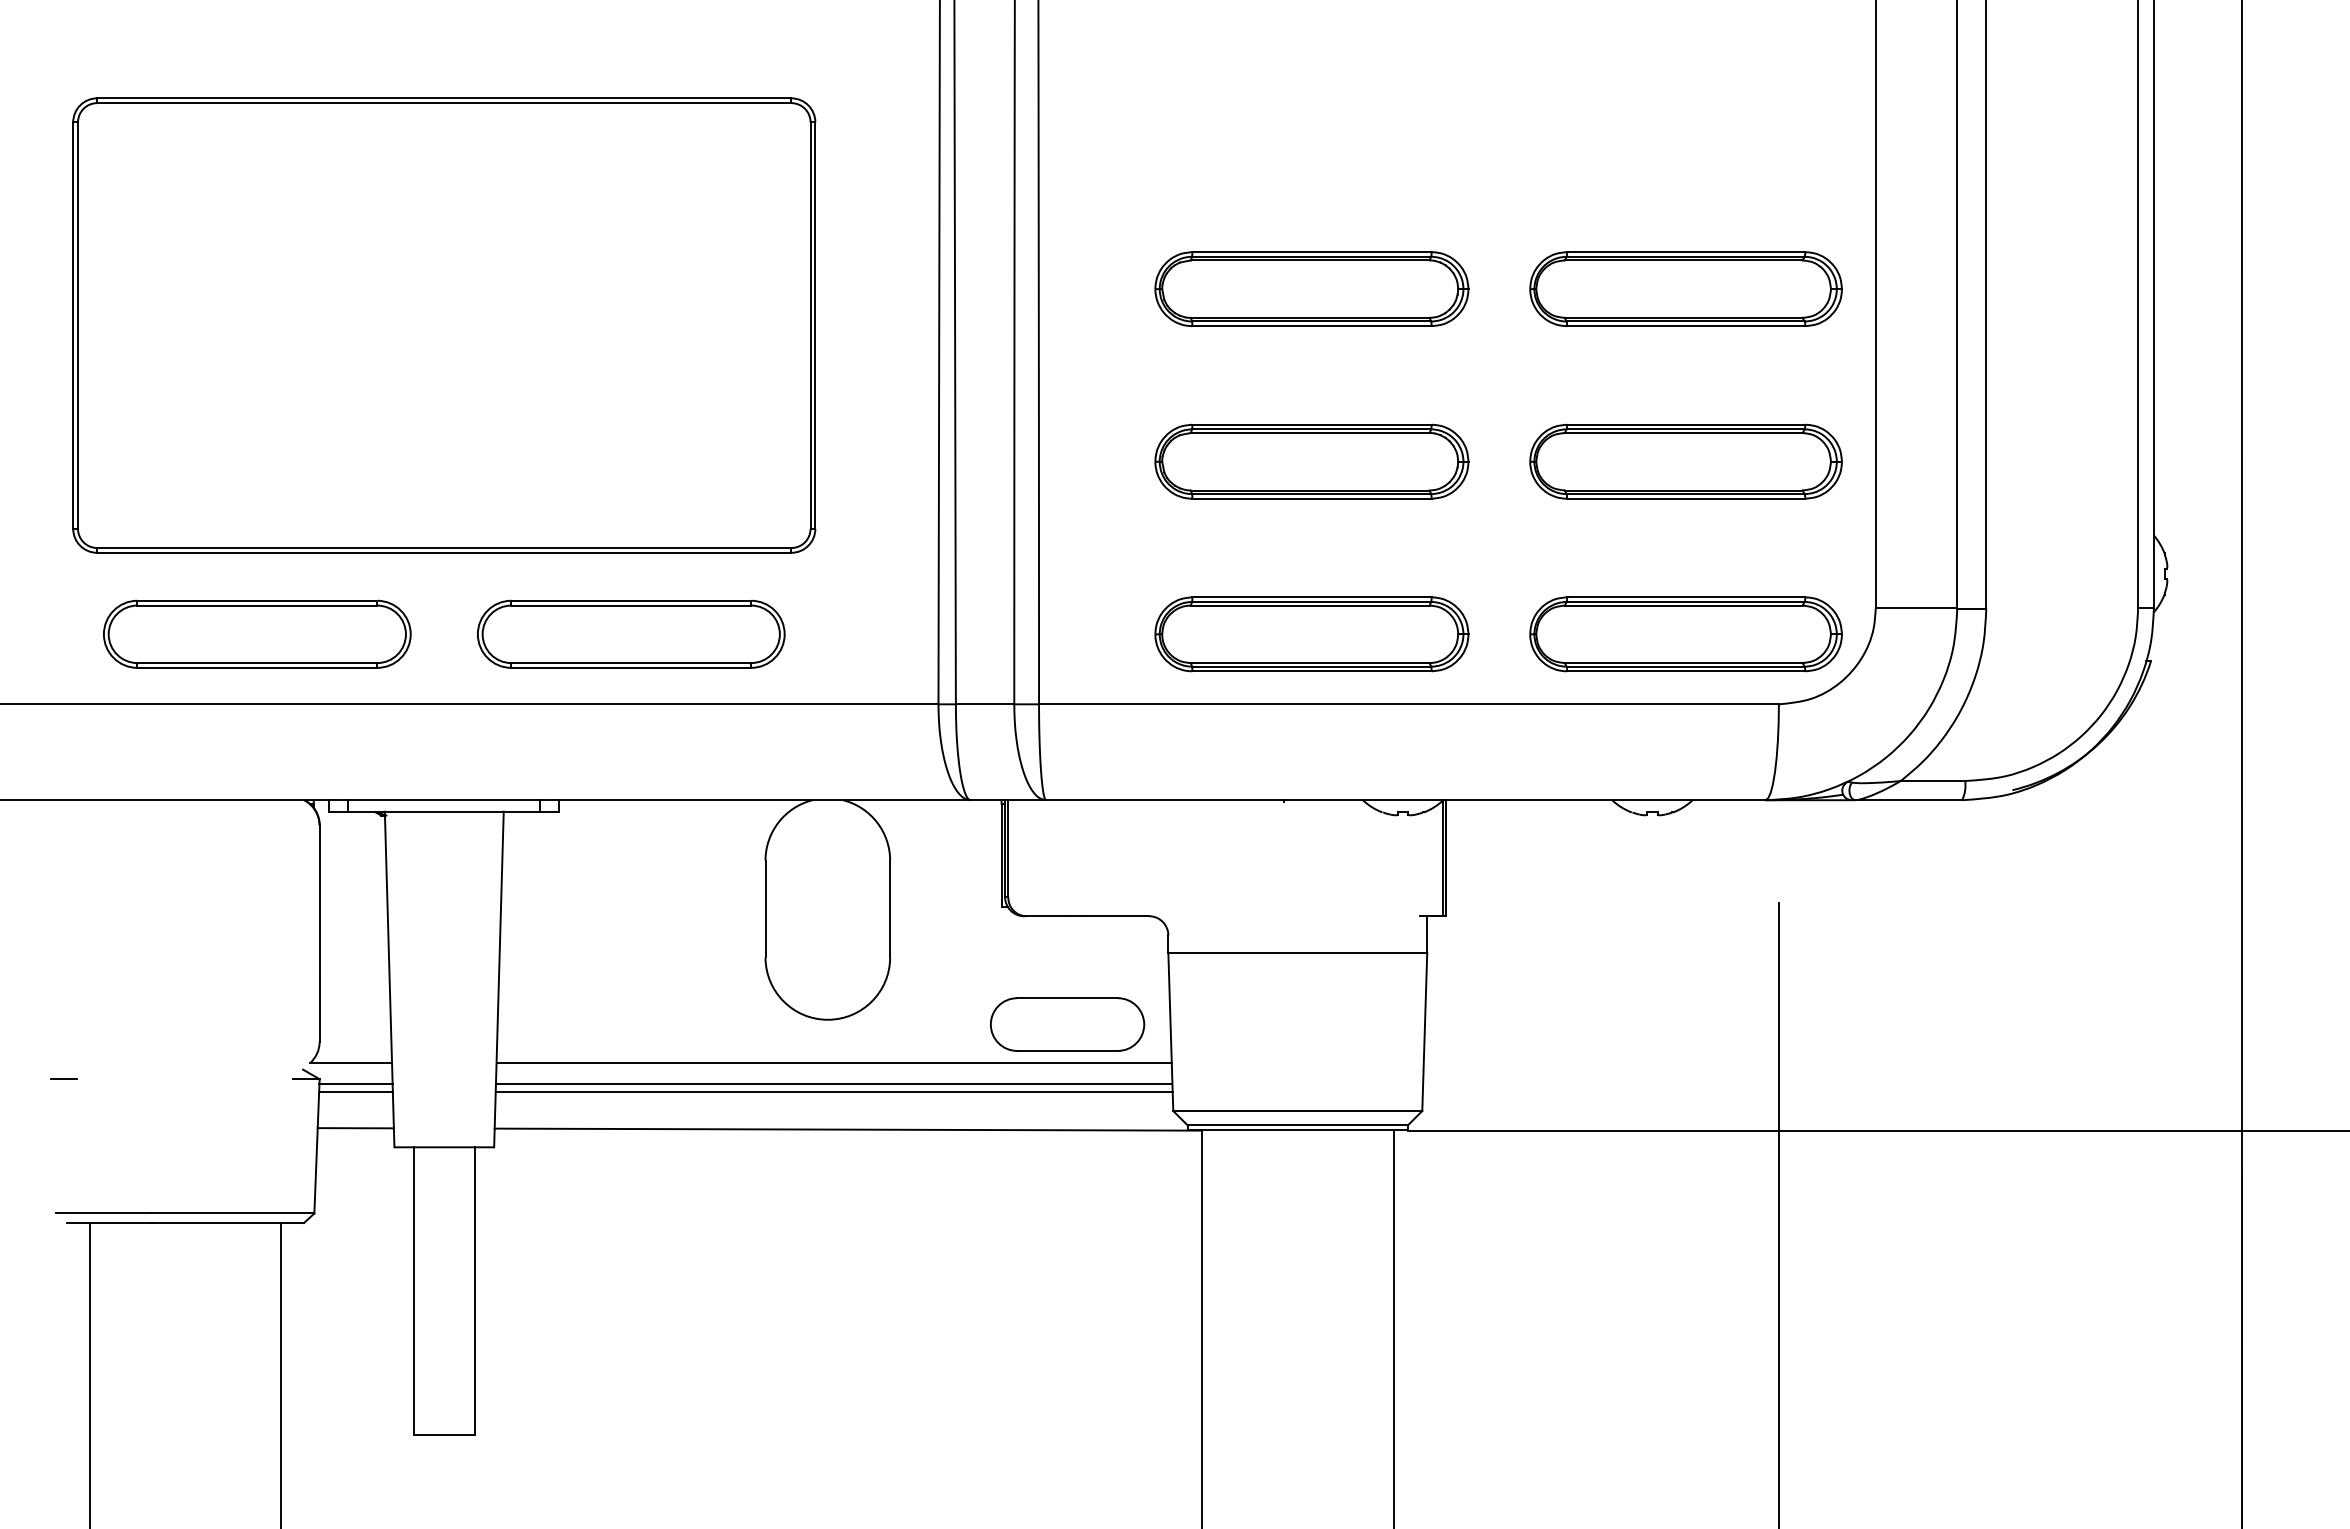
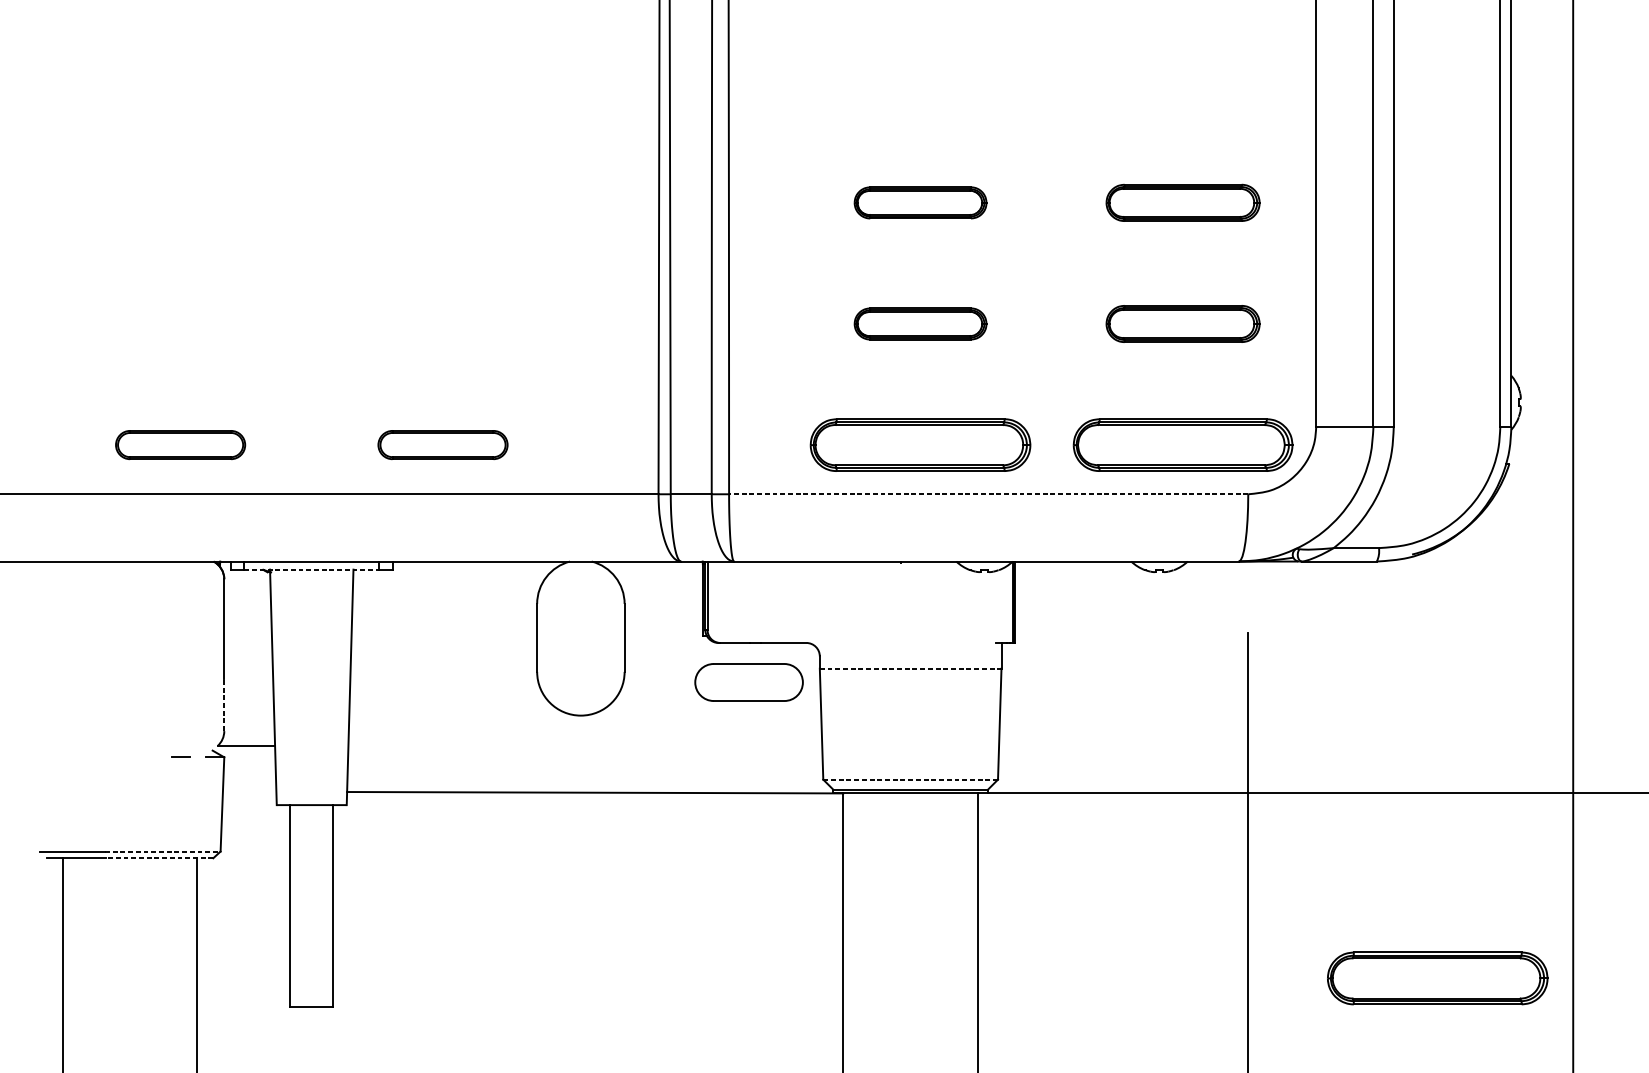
part: (1311, 288) -> (920, 202), size x0.6
part: (1685, 288) -> (1182, 202), size x0.7
part: (444, 325) -> (311, 228), removed
part: (1311, 461) -> (920, 323), size x0.6
part: (1685, 461) -> (1182, 323), size x0.7
part: (257, 633) -> (180, 444), size x0.6
part: (631, 633) -> (443, 444), size x0.6
line: (1408, 704) -> (988, 494), solid -> dashed
line: (444, 811) -> (311, 569), solid -> dashed
line: (1298, 952) -> (911, 668), solid -> dashed
line: (319, 1004) -> (224, 704), solid -> dashed
part: (1067, 1024) -> (749, 682), moved
line: (833, 1062) -> (584, 745), removed
line: (63, 1078) -> (180, 756), moved
line: (355, 1084) -> (249, 761), removed
line: (833, 1084) -> (584, 761), removed
line: (355, 1091) -> (249, 765), removed
line: (833, 1091) -> (584, 765), removed
line: (1298, 1111) -> (911, 779), solid -> dashed
line: (355, 1128) -> (249, 791), removed
line: (232, 1213) -> (163, 851), solid -> dashed
line: (227, 1223) -> (159, 858), solid -> dashed
part: (2048, 1394) -> (1437, 978), added

